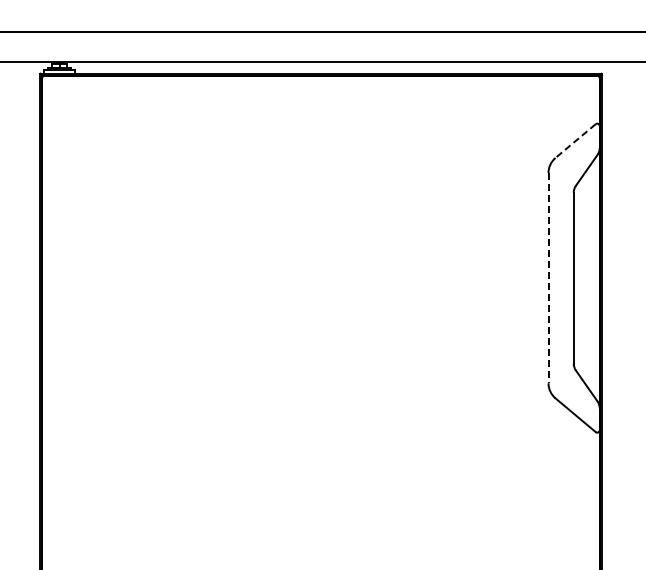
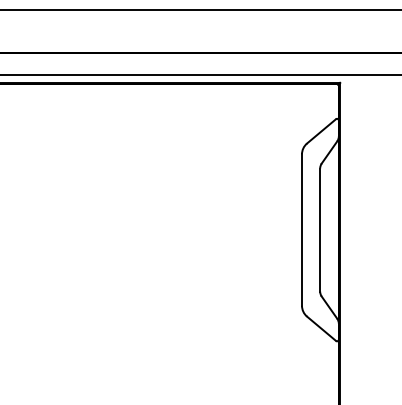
line: (575, 141) -> (321, 131), dashed -> solid
line: (548, 278) -> (302, 230), dashed -> solid

